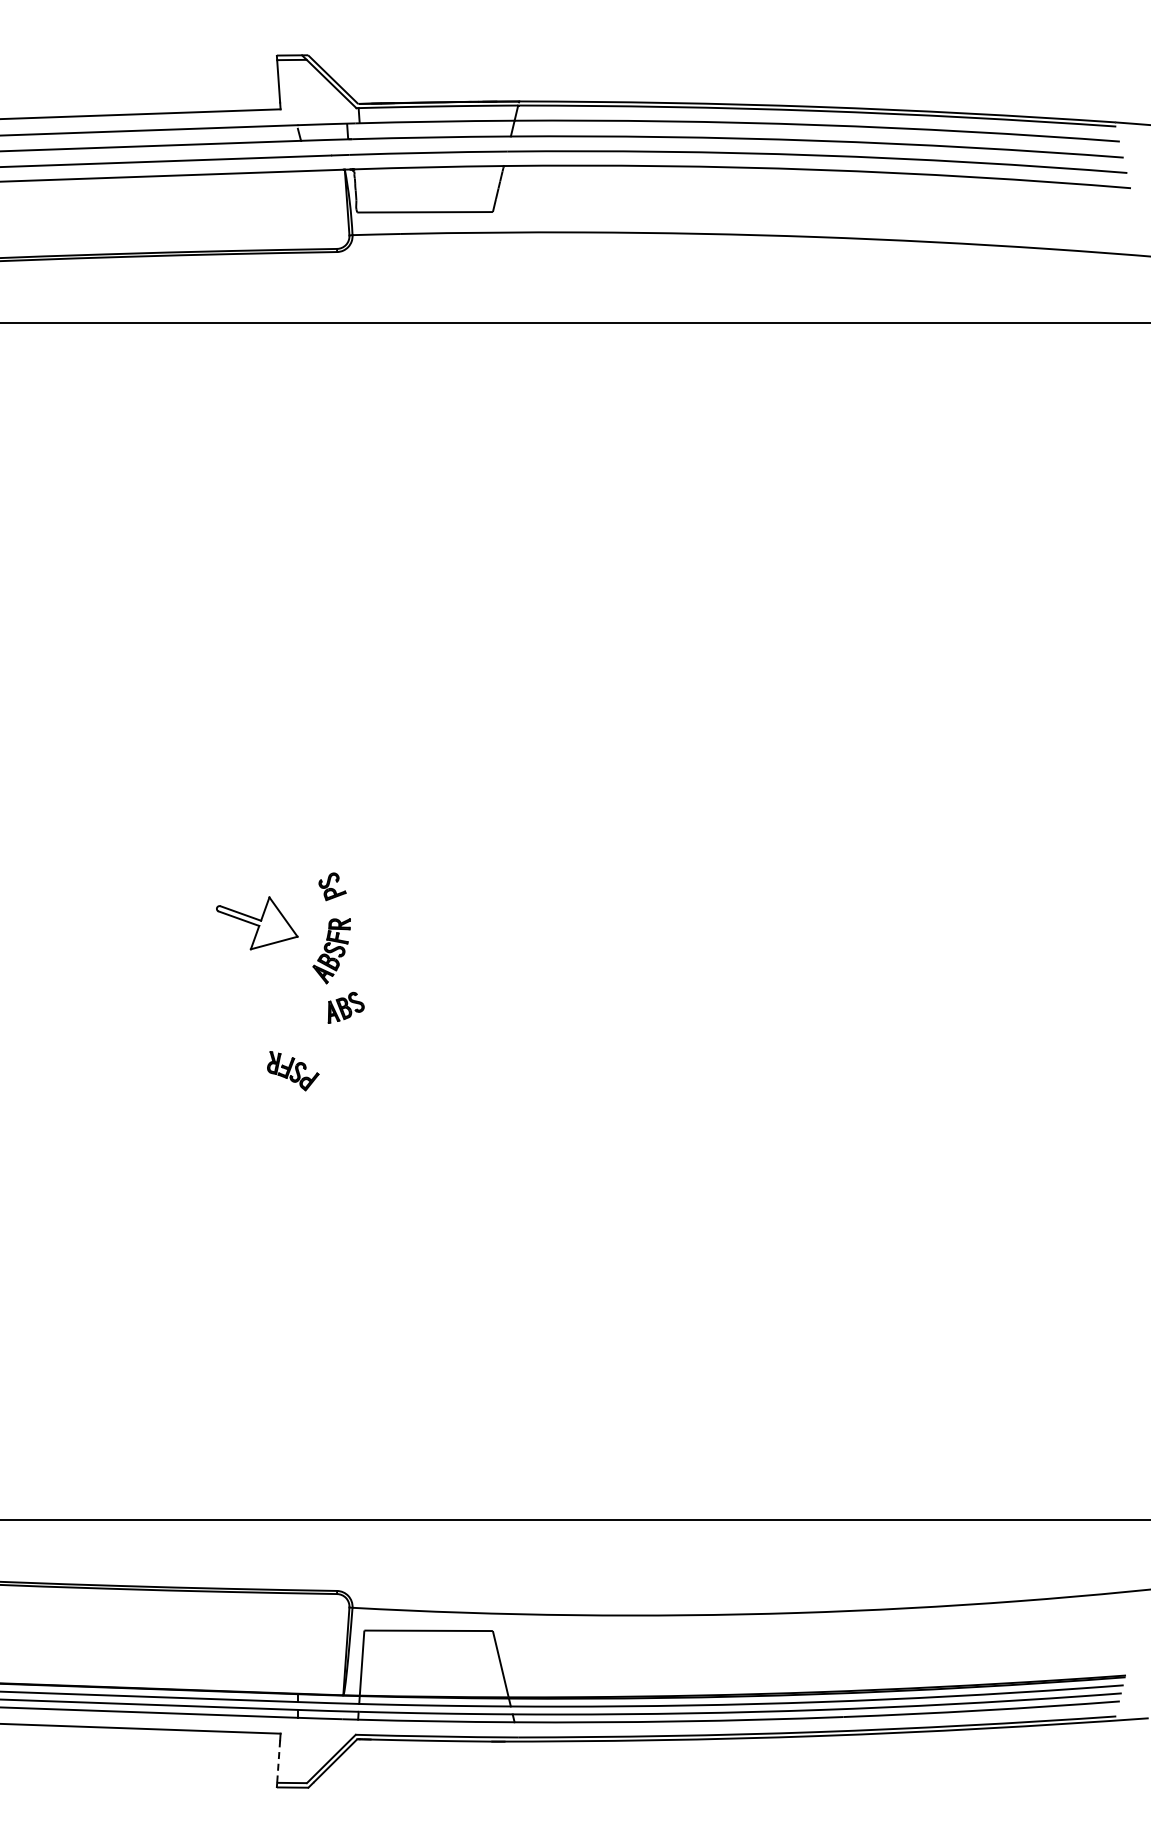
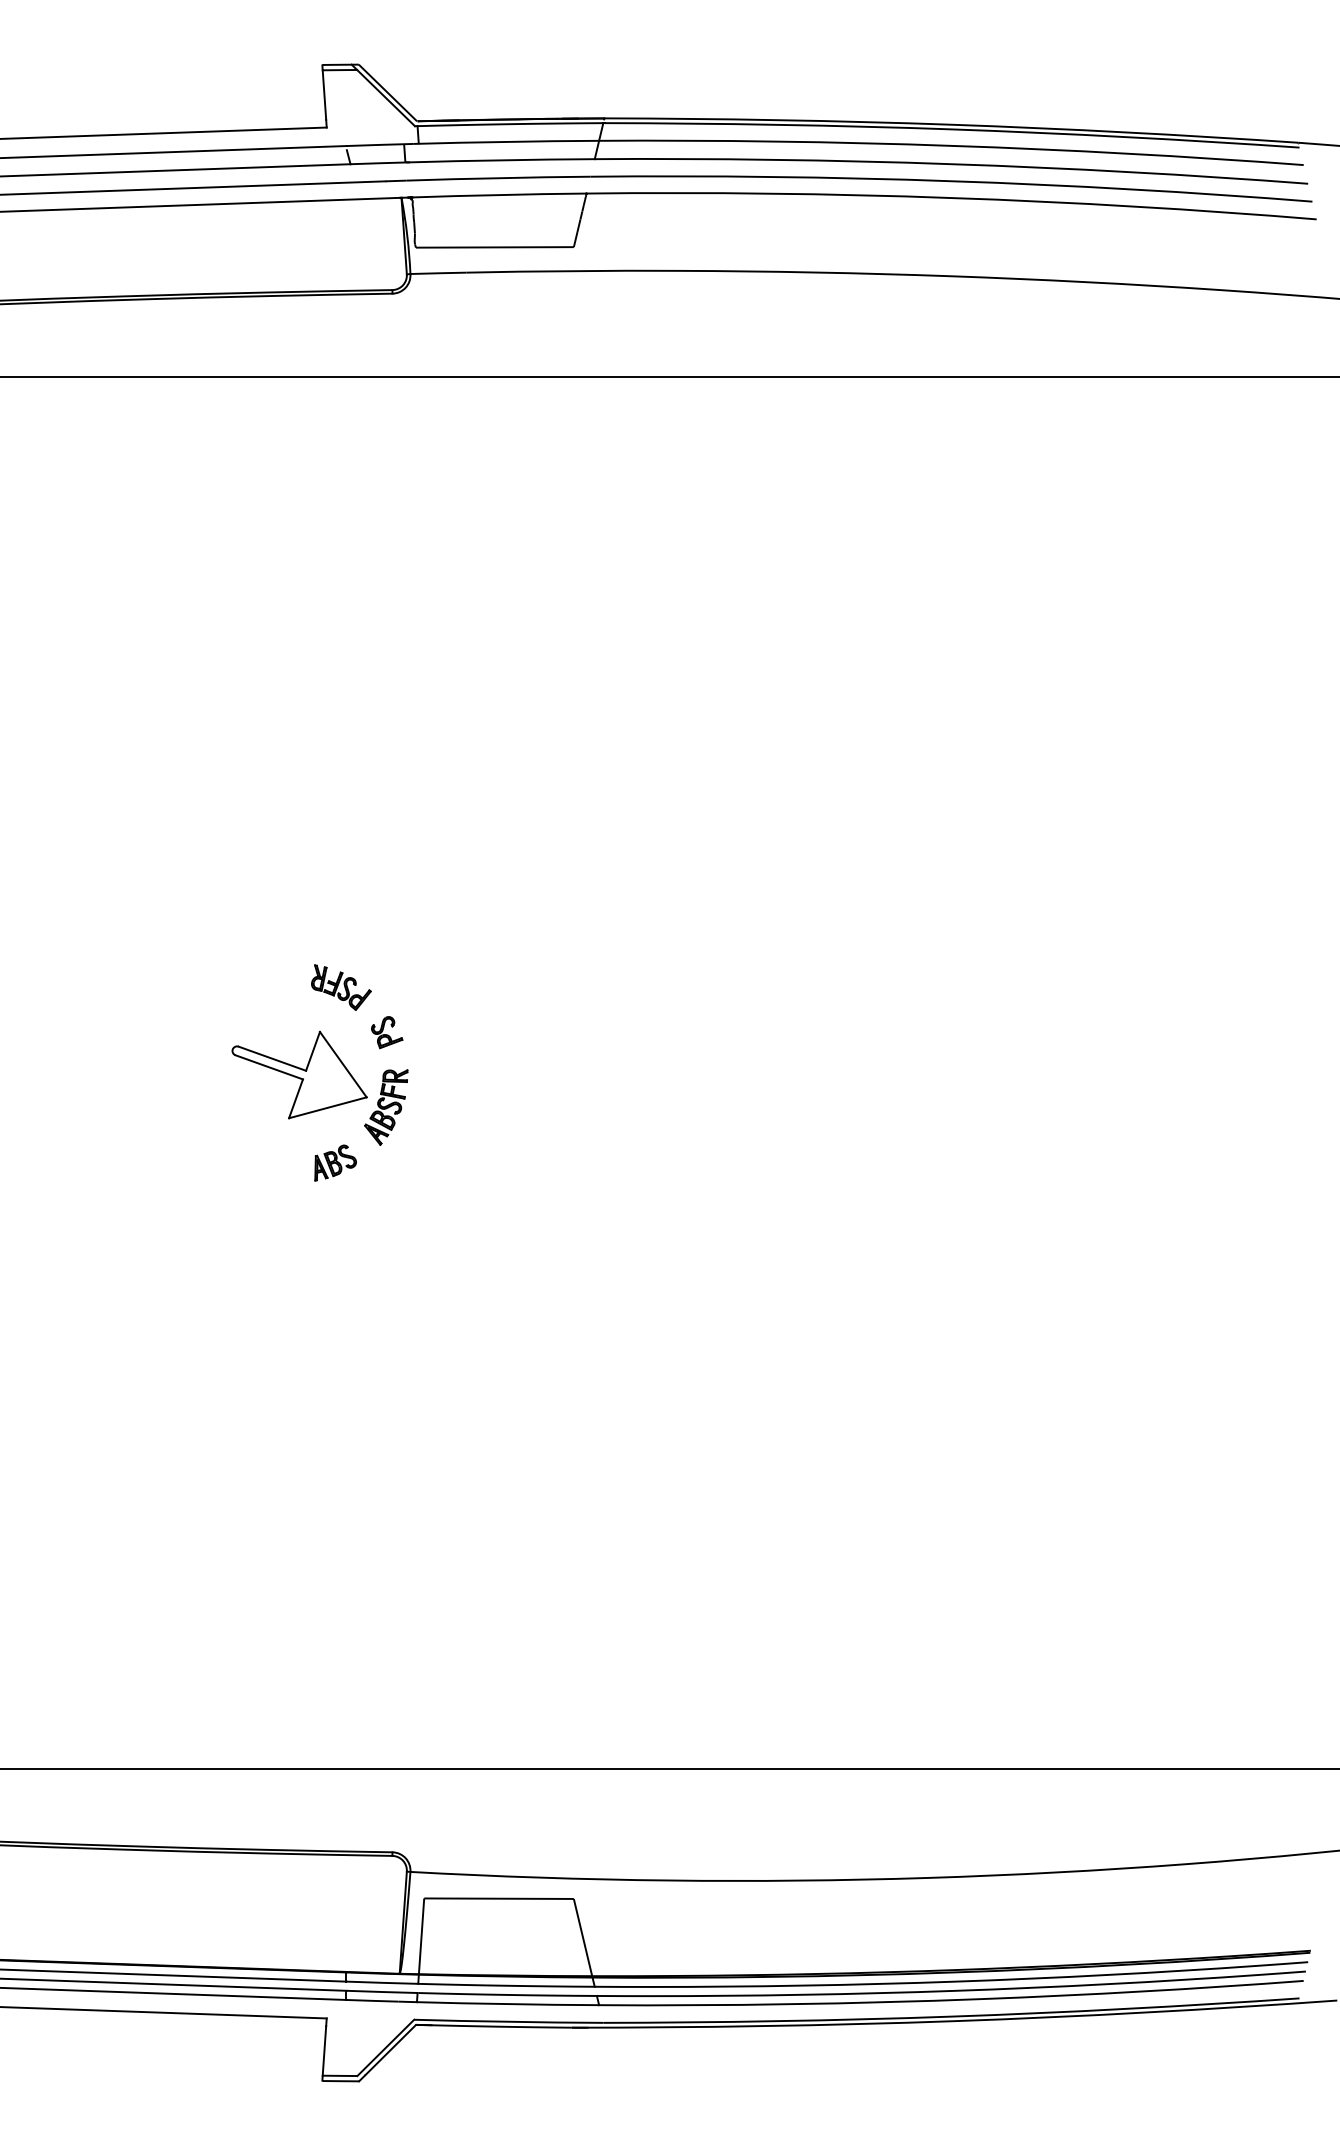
part: (256, 923) -> (298, 1075), size x1.43
part: (345, 1007) -> (334, 1162), moved
part: (293, 1071) -> (341, 988), moved
line: (278, 1762) -> (324, 2052), dashed -> solid

